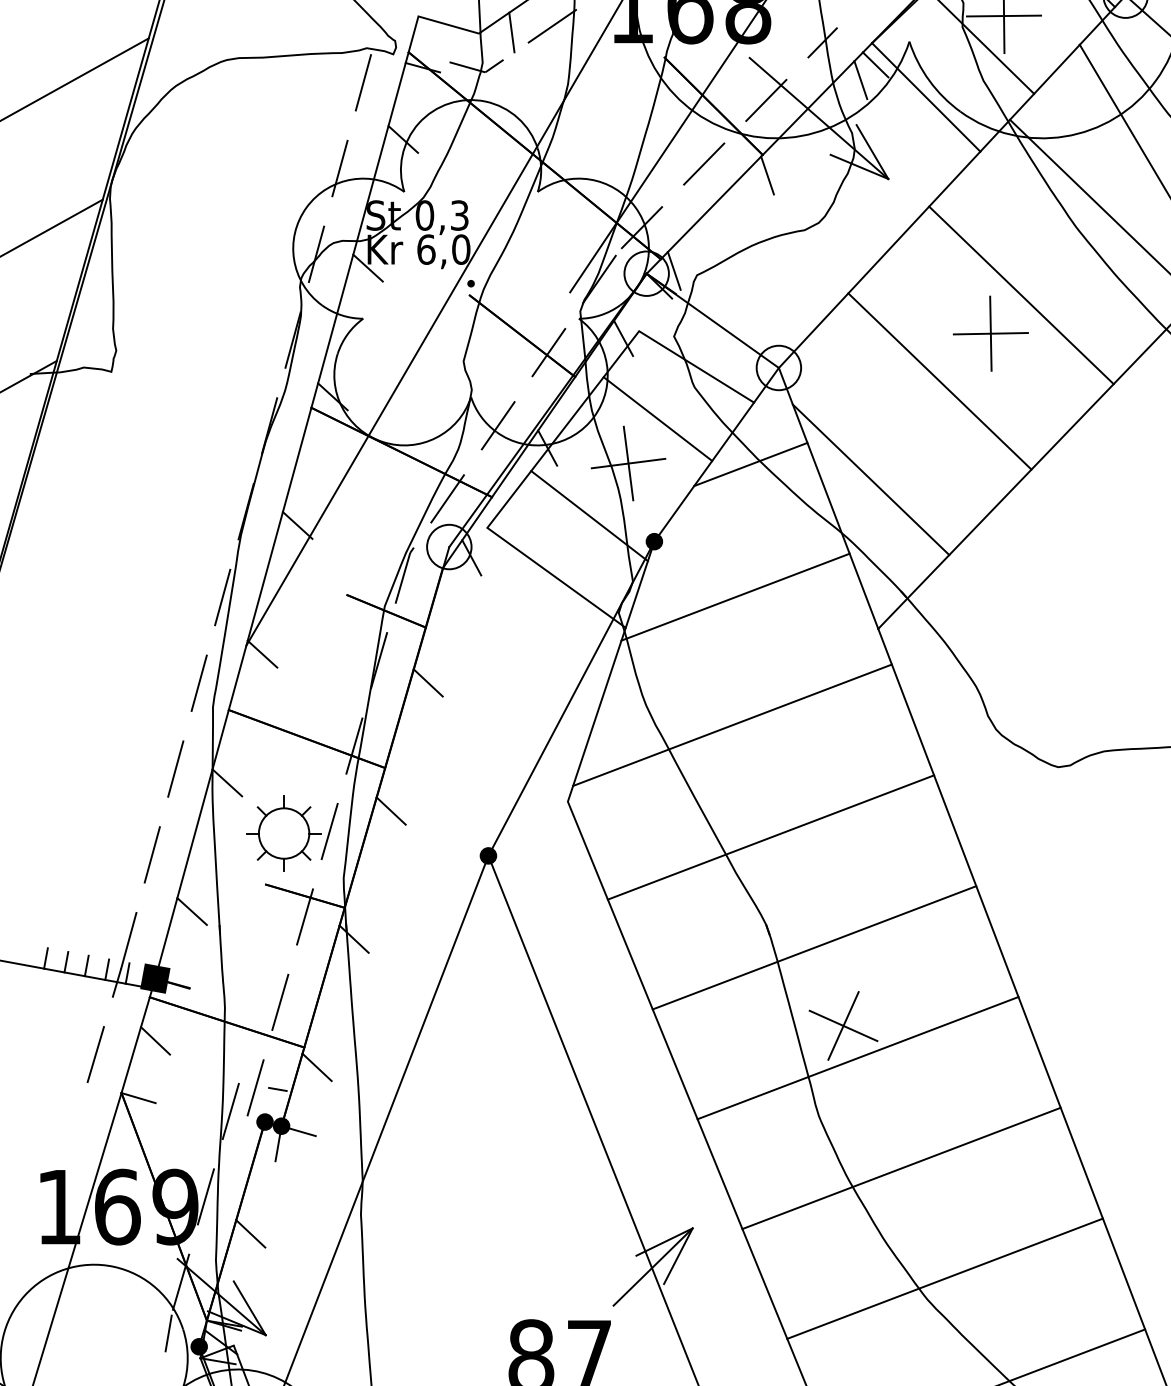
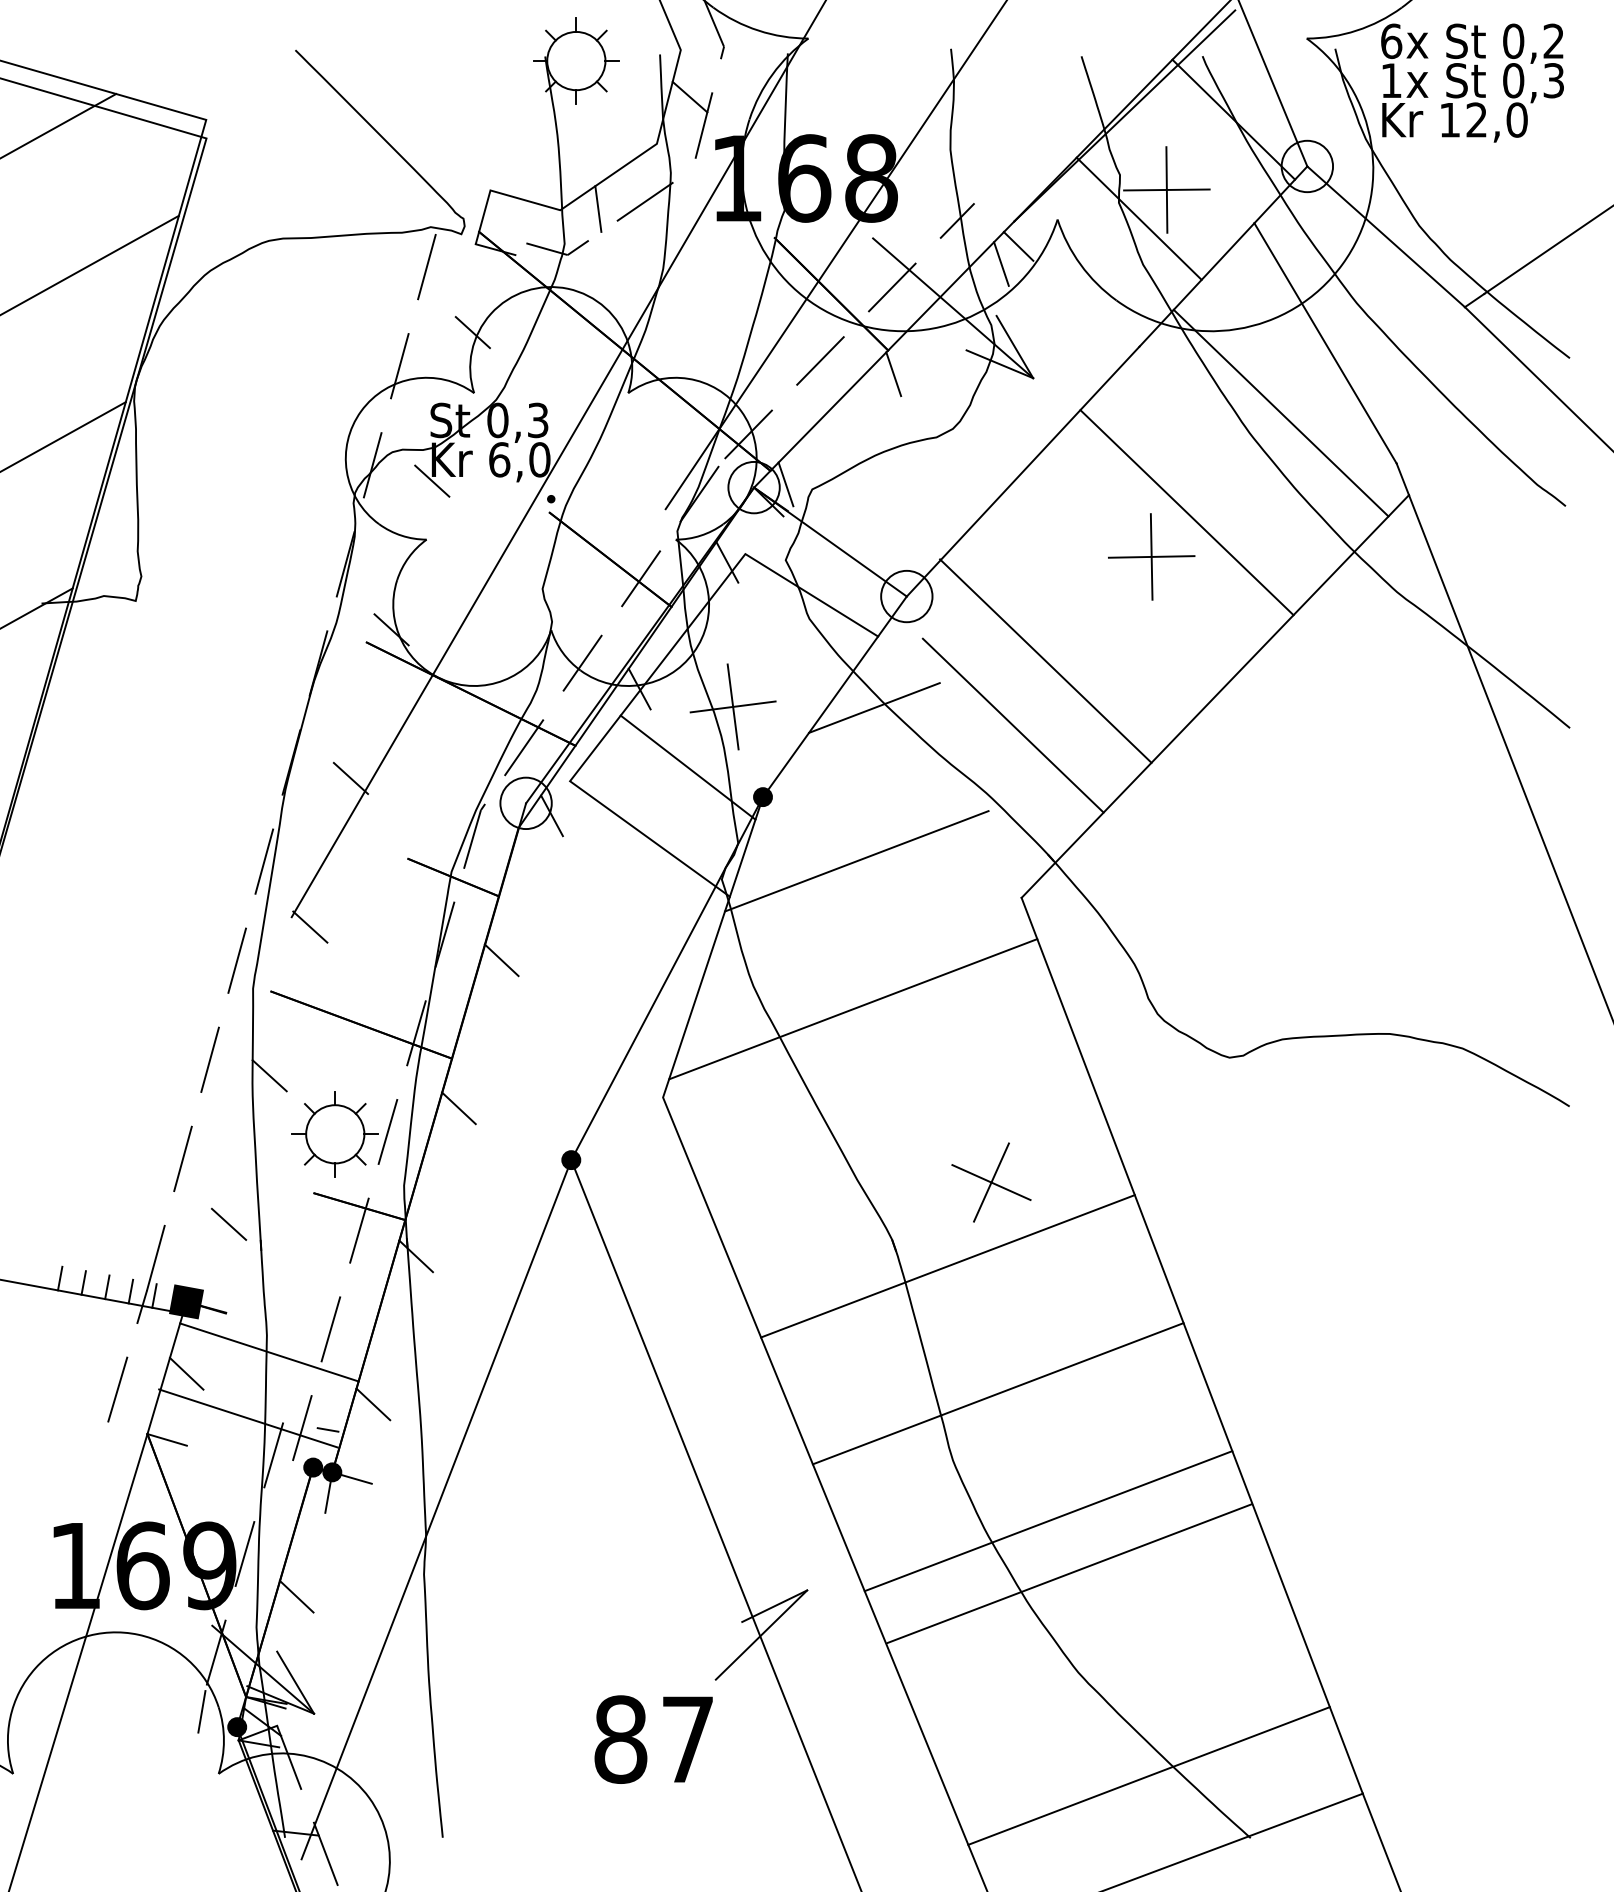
line: (925, 97) -> (1076, 283), removed
line: (939, 380) -> (1045, 660), moved
line: (657, 419) -> (766, 655), removed
line: (827, 497) -> (963, 746), removed
line: (279, 520) -> (330, 772), removed
line: (770, 837) -> (897, 1138), removed
line: (227, 1022) -> (248, 1418), moved
part: (843, 1025) -> (991, 1182), moved
line: (678, 1256) -> (790, 1622), removed
line: (944, 1278) -> (1069, 1573), moved

